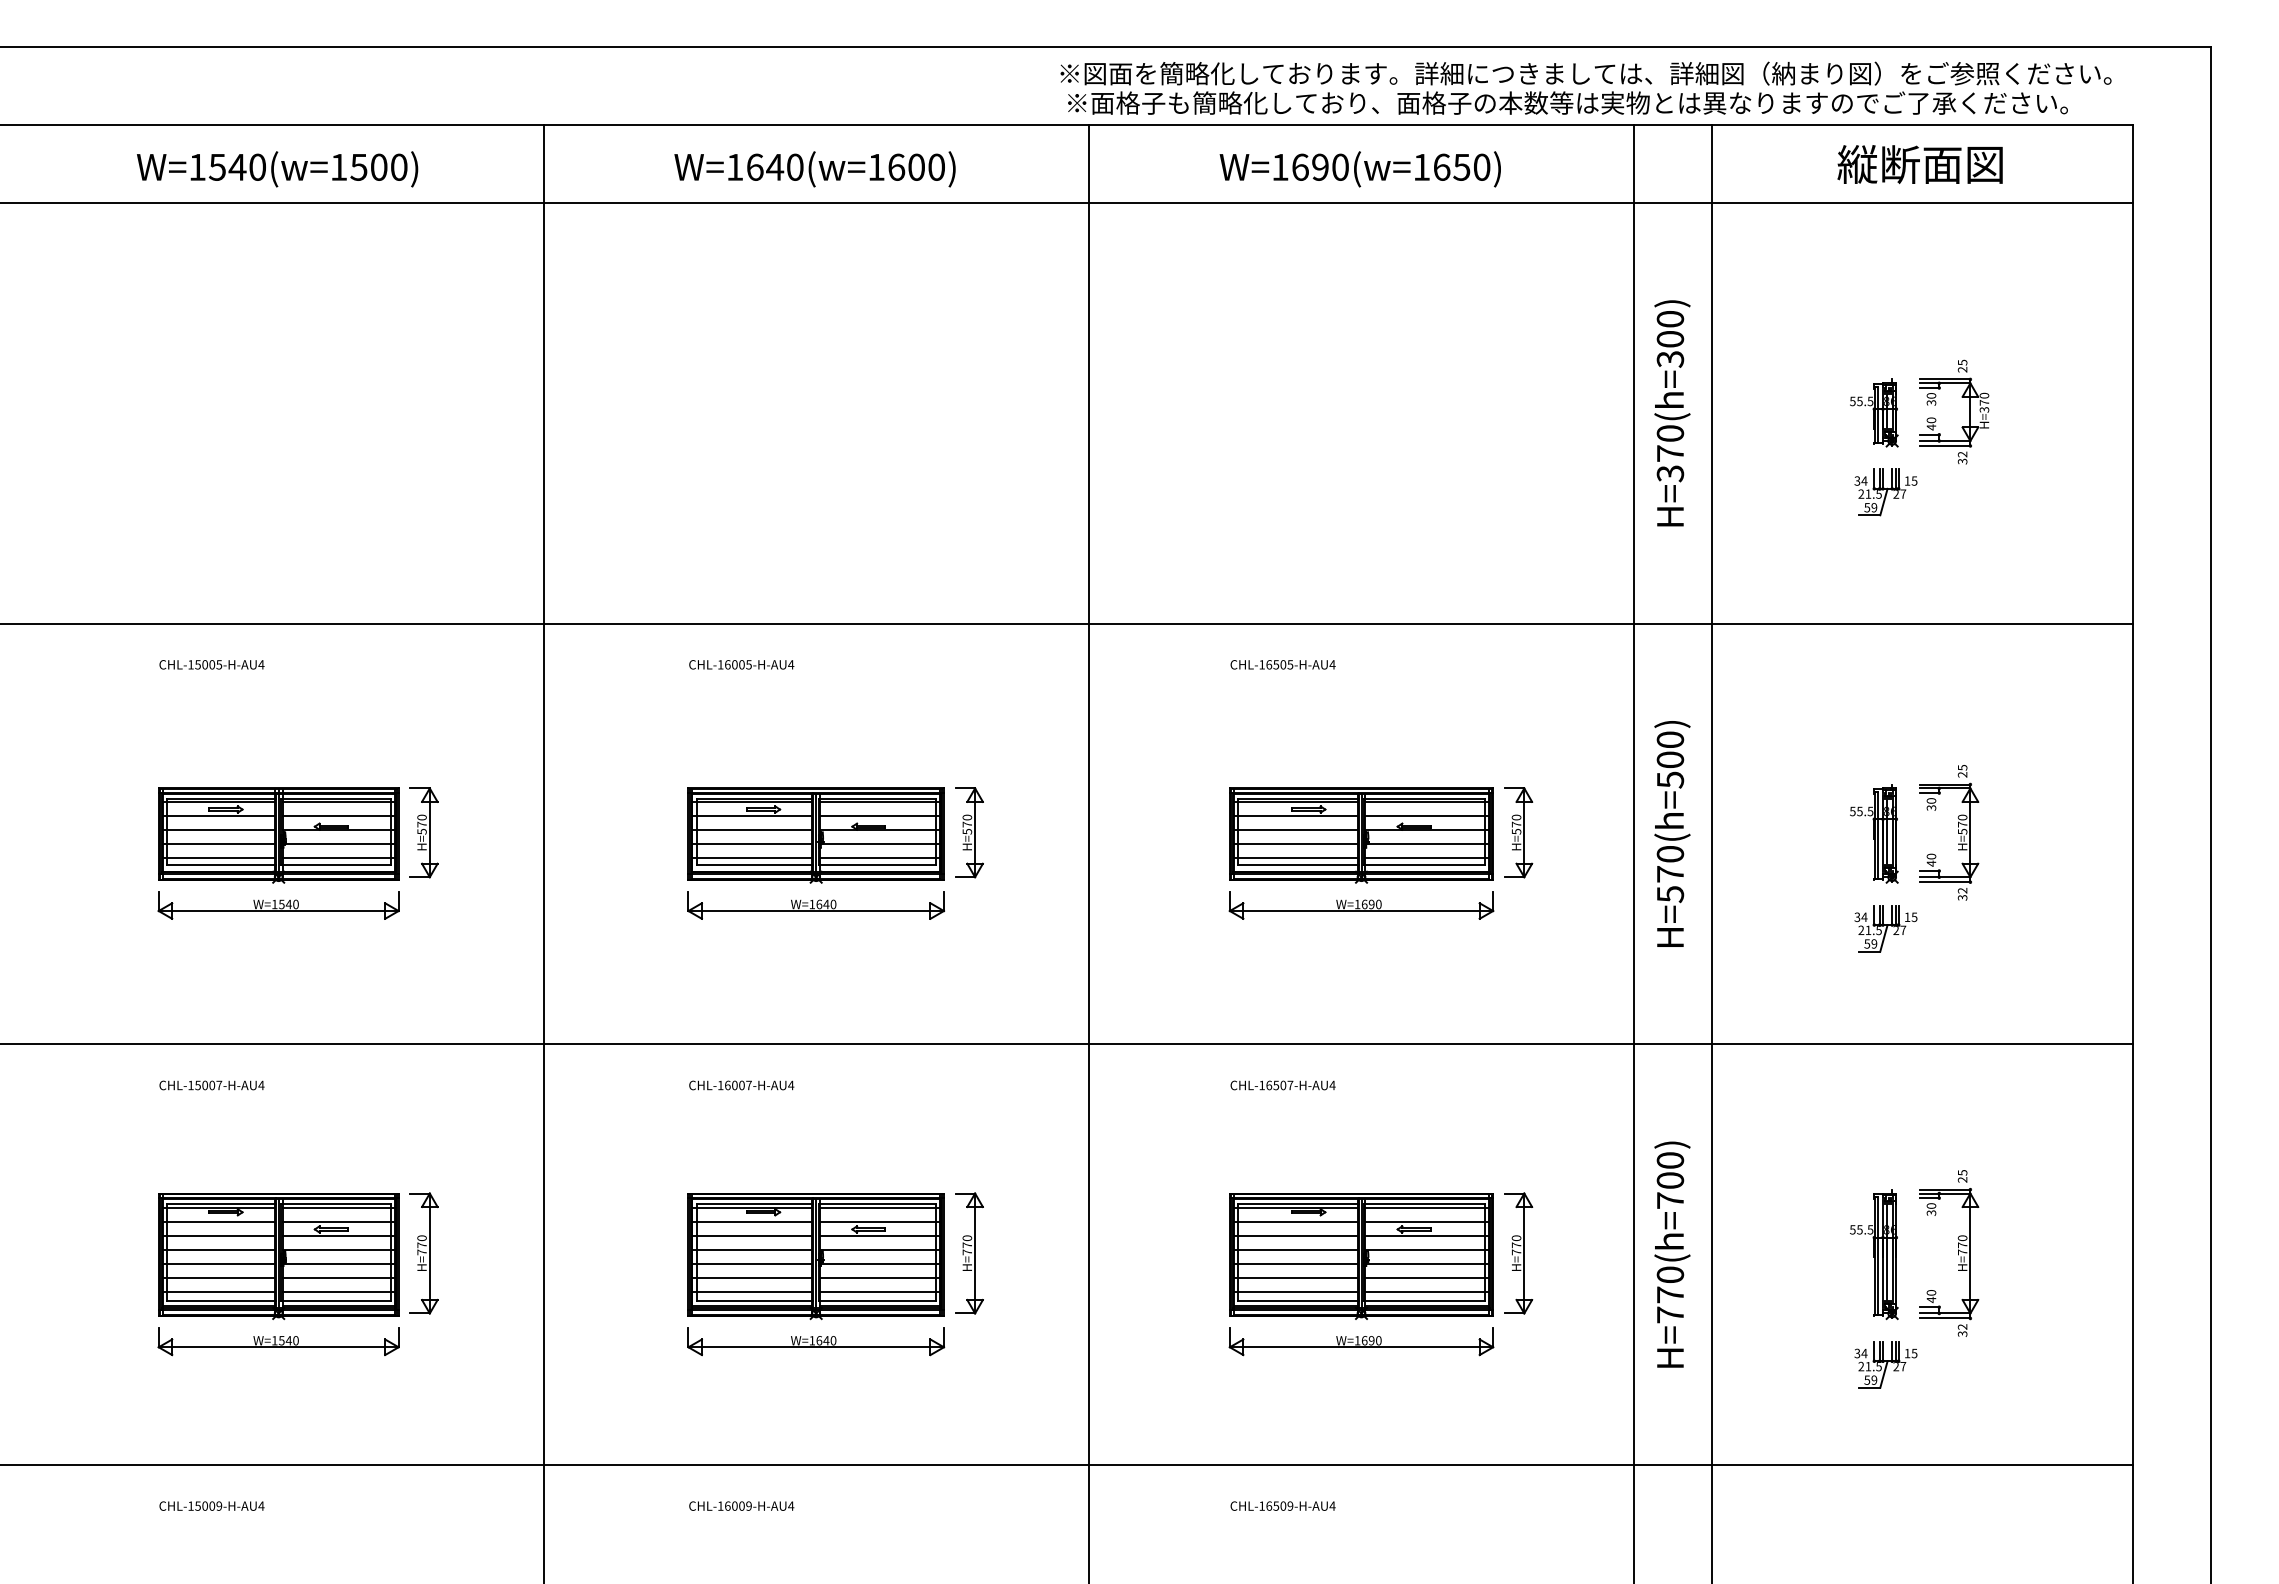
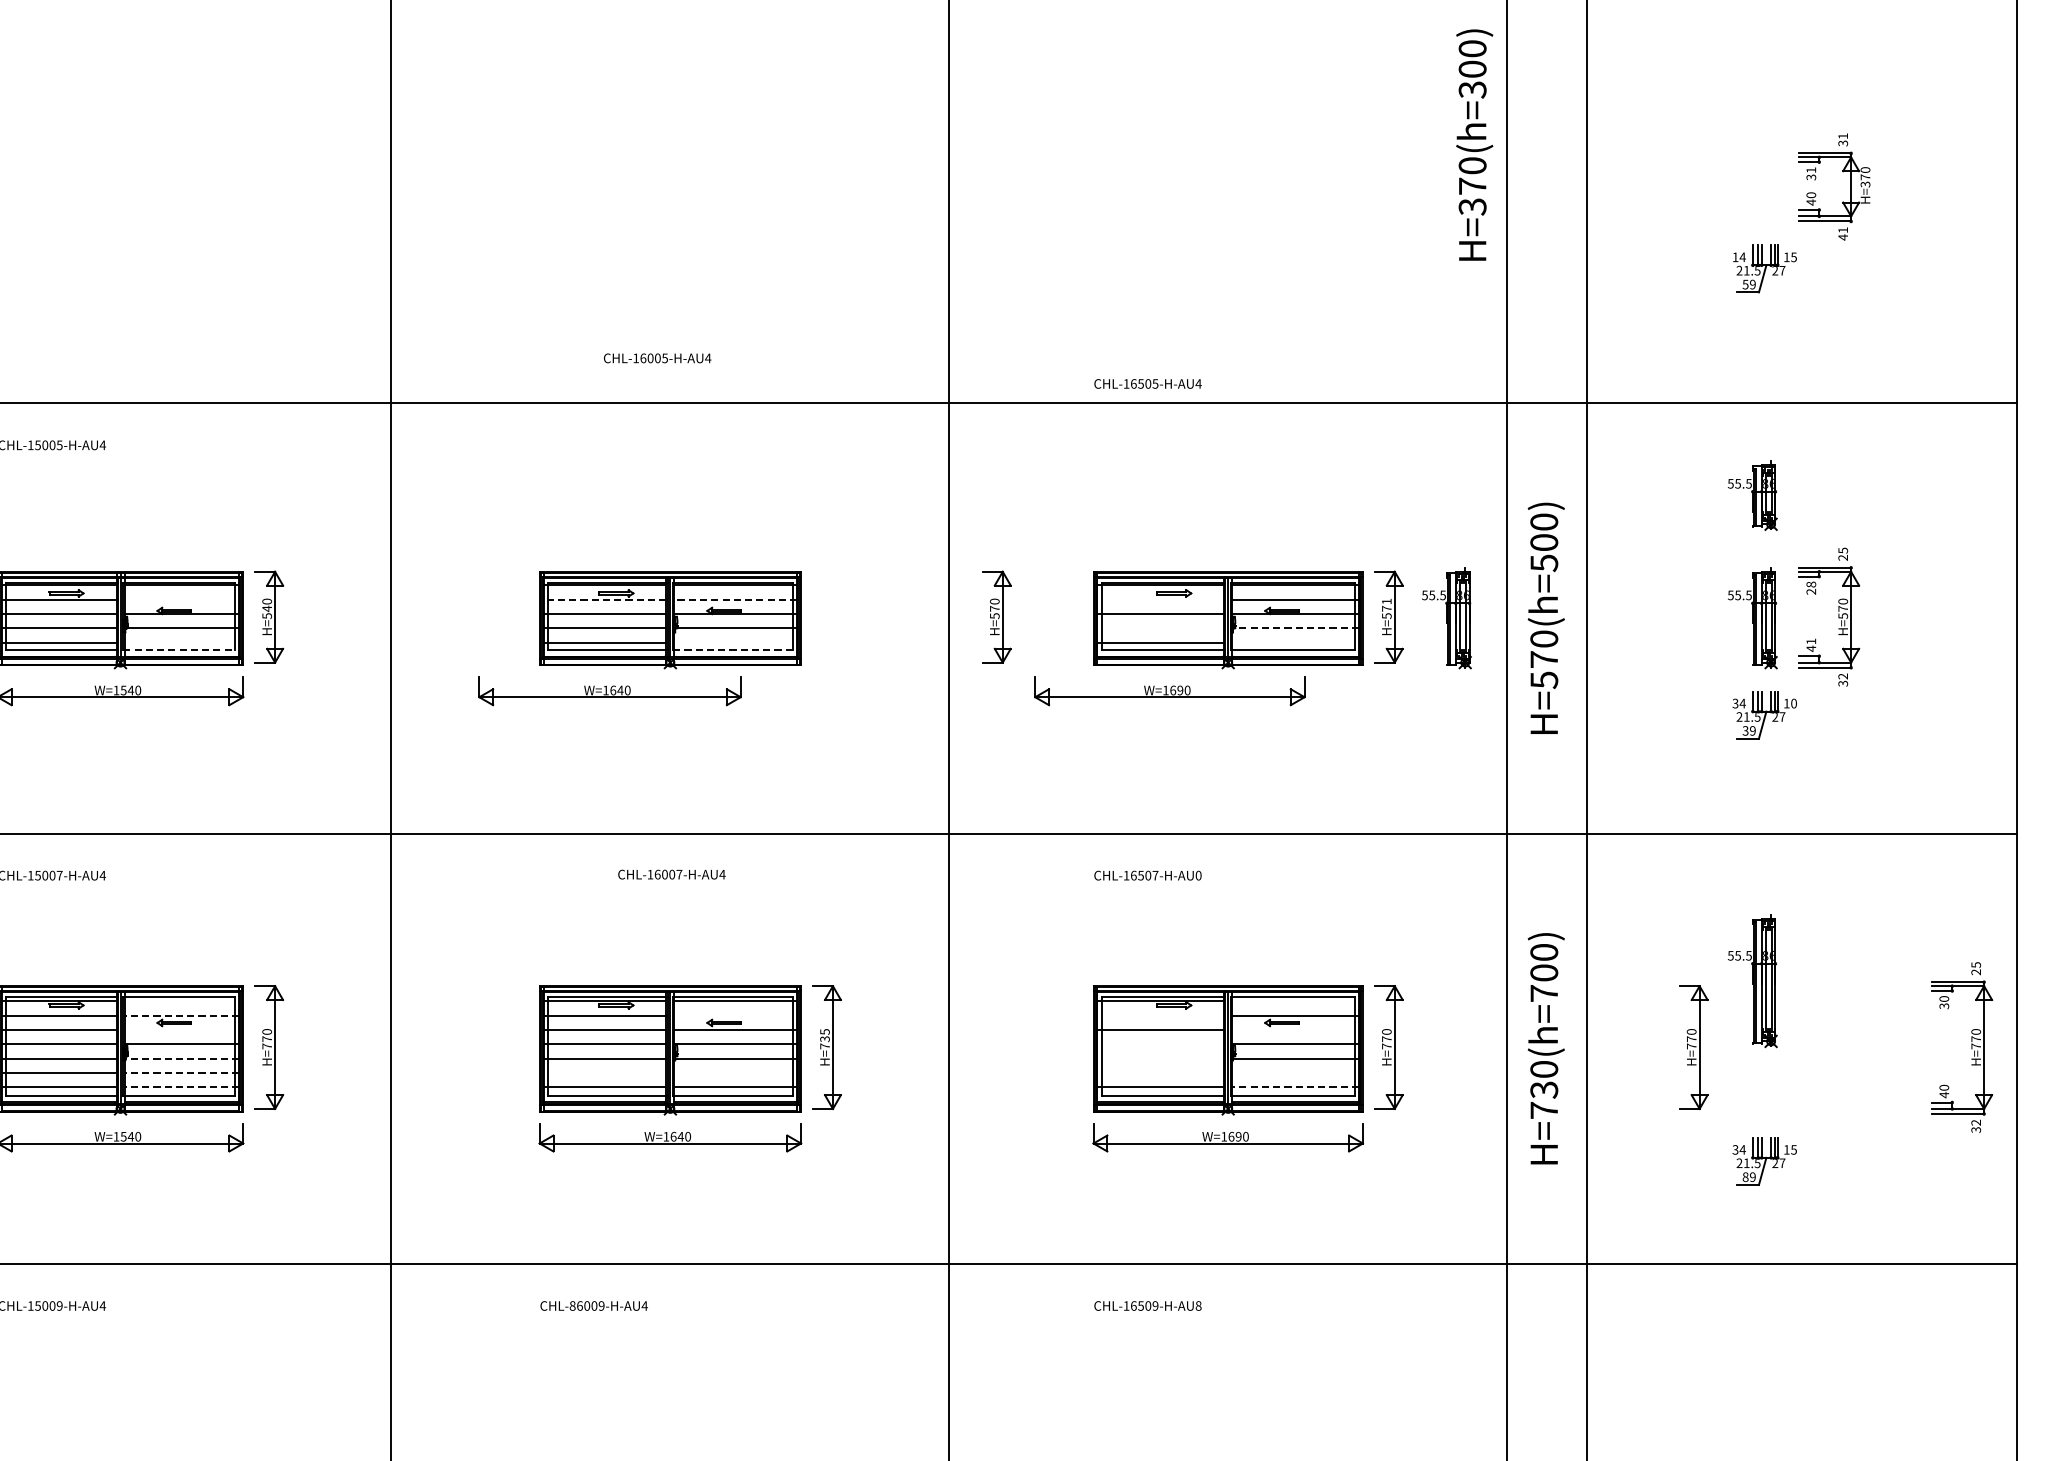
text: (1962, 365) -> (1843, 139), 25 -> 31
text: (1931, 395) -> (1811, 169), 30 -> 31
part: (1874, 412) -> (1753, 495), moved
text: (1672, 413) -> (1474, 145), moved
text: (1962, 457) -> (1843, 233), 32 -> 41
text: (1857, 480) -> (1735, 256), 34 -> 14
text: (741, 664) -> (657, 358), moved
text: (1282, 664) -> (1147, 383), moved
text: (1931, 804) -> (1811, 588), 30 -> 28
line: (338, 815) -> (181, 599), removed
line: (751, 815) -> (604, 599), solid -> dashed
line: (879, 815) -> (735, 599), solid -> dashed
line: (1295, 815) -> (1160, 599), removed
text: (1516, 817) -> (1386, 601), H=570 -> H=571
text: (421, 824) -> (266, 608), H=570 -> H=540
part: (969, 832) -> (997, 616), moved
part: (1575, 833) -> (1447, 617), added
line: (1295, 843) -> (1160, 628), removed
line: (1427, 843) -> (1295, 628), solid -> dashed
text: (1931, 856) -> (1811, 641), 40 -> 41
line: (338, 857) -> (181, 642), removed
line: (880, 857) -> (736, 642), removed
line: (1427, 857) -> (1295, 642), removed
line: (335, 865) -> (178, 650), solid -> dashed
line: (877, 865) -> (733, 650), solid -> dashed
part: (815, 905) -> (609, 691), moved
part: (1361, 905) -> (1169, 691), moved
text: (1914, 916) -> (1793, 702), 15 -> 10
text: (1867, 943) -> (1745, 730), 59 -> 39
text: (741, 1085) -> (671, 874), moved
text: (1332, 1085) -> (1198, 875), CHL-16507-H-AU4 -> CHL-16507-H-AU0
line: (338, 1208) -> (181, 1001), removed
line: (1427, 1208) -> (1295, 1001), removed
line: (338, 1222) -> (181, 1015), solid -> dashed
line: (880, 1222) -> (736, 1015), removed
line: (1295, 1222) -> (1160, 1015), removed
line: (338, 1236) -> (181, 1030), removed
line: (1427, 1236) -> (1295, 1030), removed
text: (967, 1241) -> (825, 1035), H=770 -> H=735
line: (1295, 1250) -> (1160, 1044), removed
part: (1816, 1253) -> (1693, 1047), added
part: (1958, 1253) -> (1971, 1047), moved
part: (1874, 1254) -> (1753, 981), moved
line: (338, 1264) -> (181, 1058), solid -> dashed
line: (1295, 1264) -> (1160, 1058), removed
line: (338, 1278) -> (181, 1073), solid -> dashed
line: (752, 1278) -> (605, 1073), removed
line: (880, 1278) -> (736, 1073), removed
line: (1295, 1278) -> (1160, 1073), removed
line: (1427, 1278) -> (1295, 1073), removed
line: (338, 1292) -> (181, 1087), solid -> dashed
line: (1427, 1292) -> (1295, 1087), solid -> dashed
text: (1670, 1294) -> (1544, 1089), H=770(h=700) -> H=730(h=700)
text: (1867, 1379) -> (1745, 1176), 59 -> 89
text: (720, 1505) -> (572, 1305), CHL-16009-H-AU4 -> CHL-86009-H-AU4
text: (1332, 1505) -> (1198, 1305), CHL-16509-H-AU4 -> CHL-16509-H-AU8

